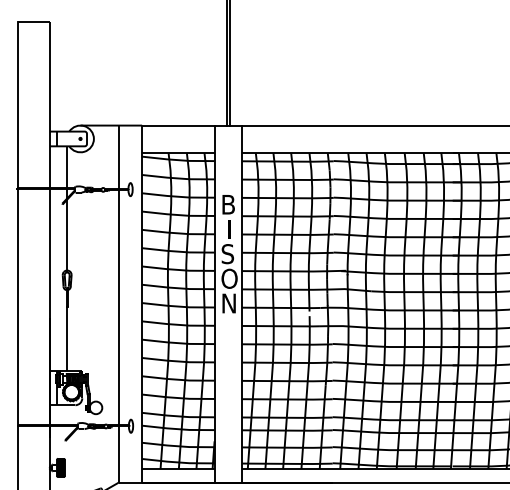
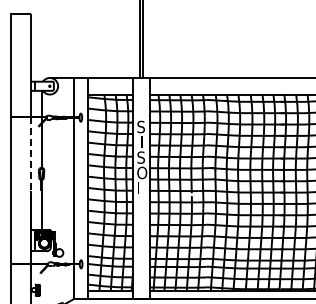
text: (228, 203) -> (141, 126), B -> S
line: (49, 249) -> (30, 154), solid -> dashed
text: (228, 303) -> (141, 188), N -> I

